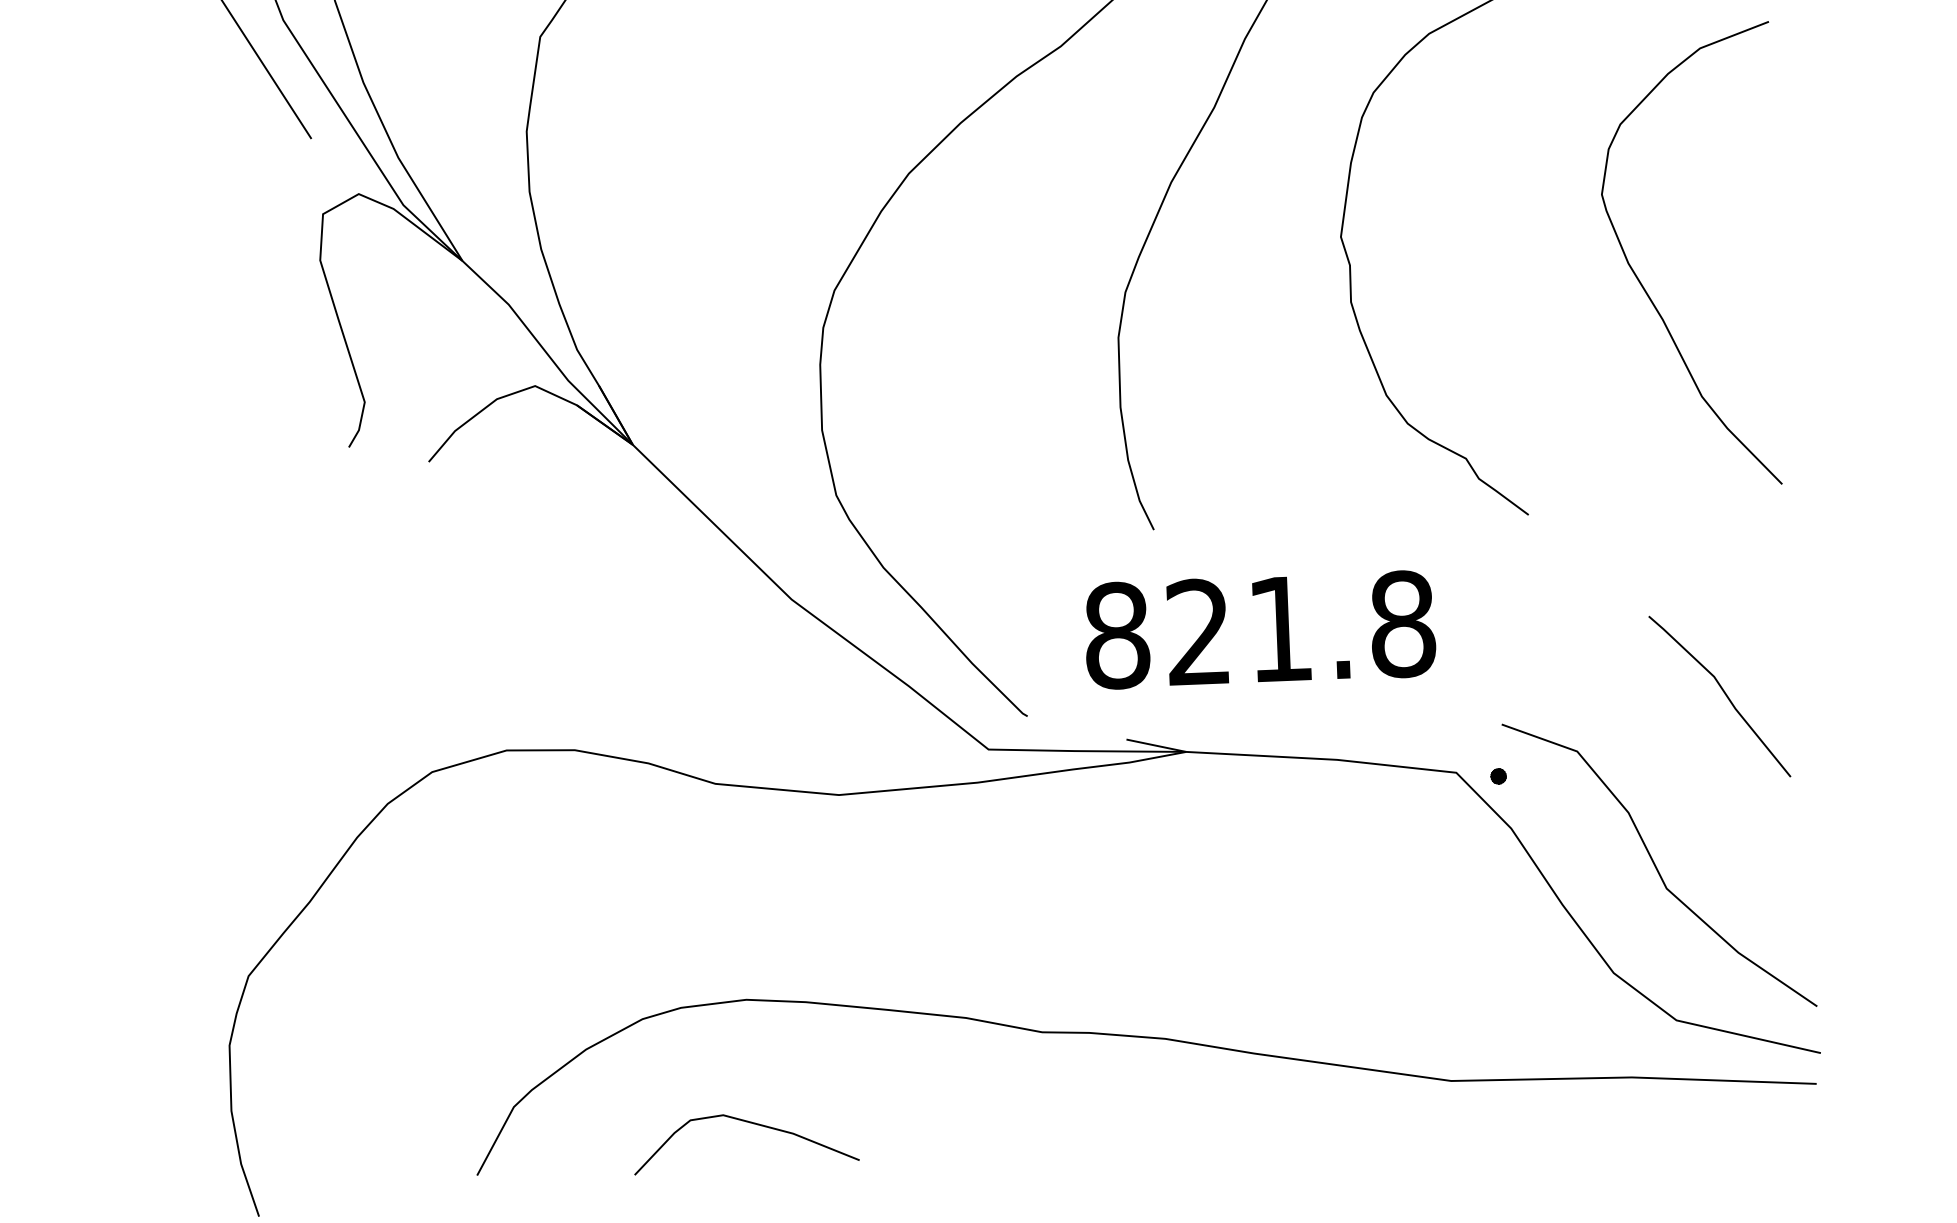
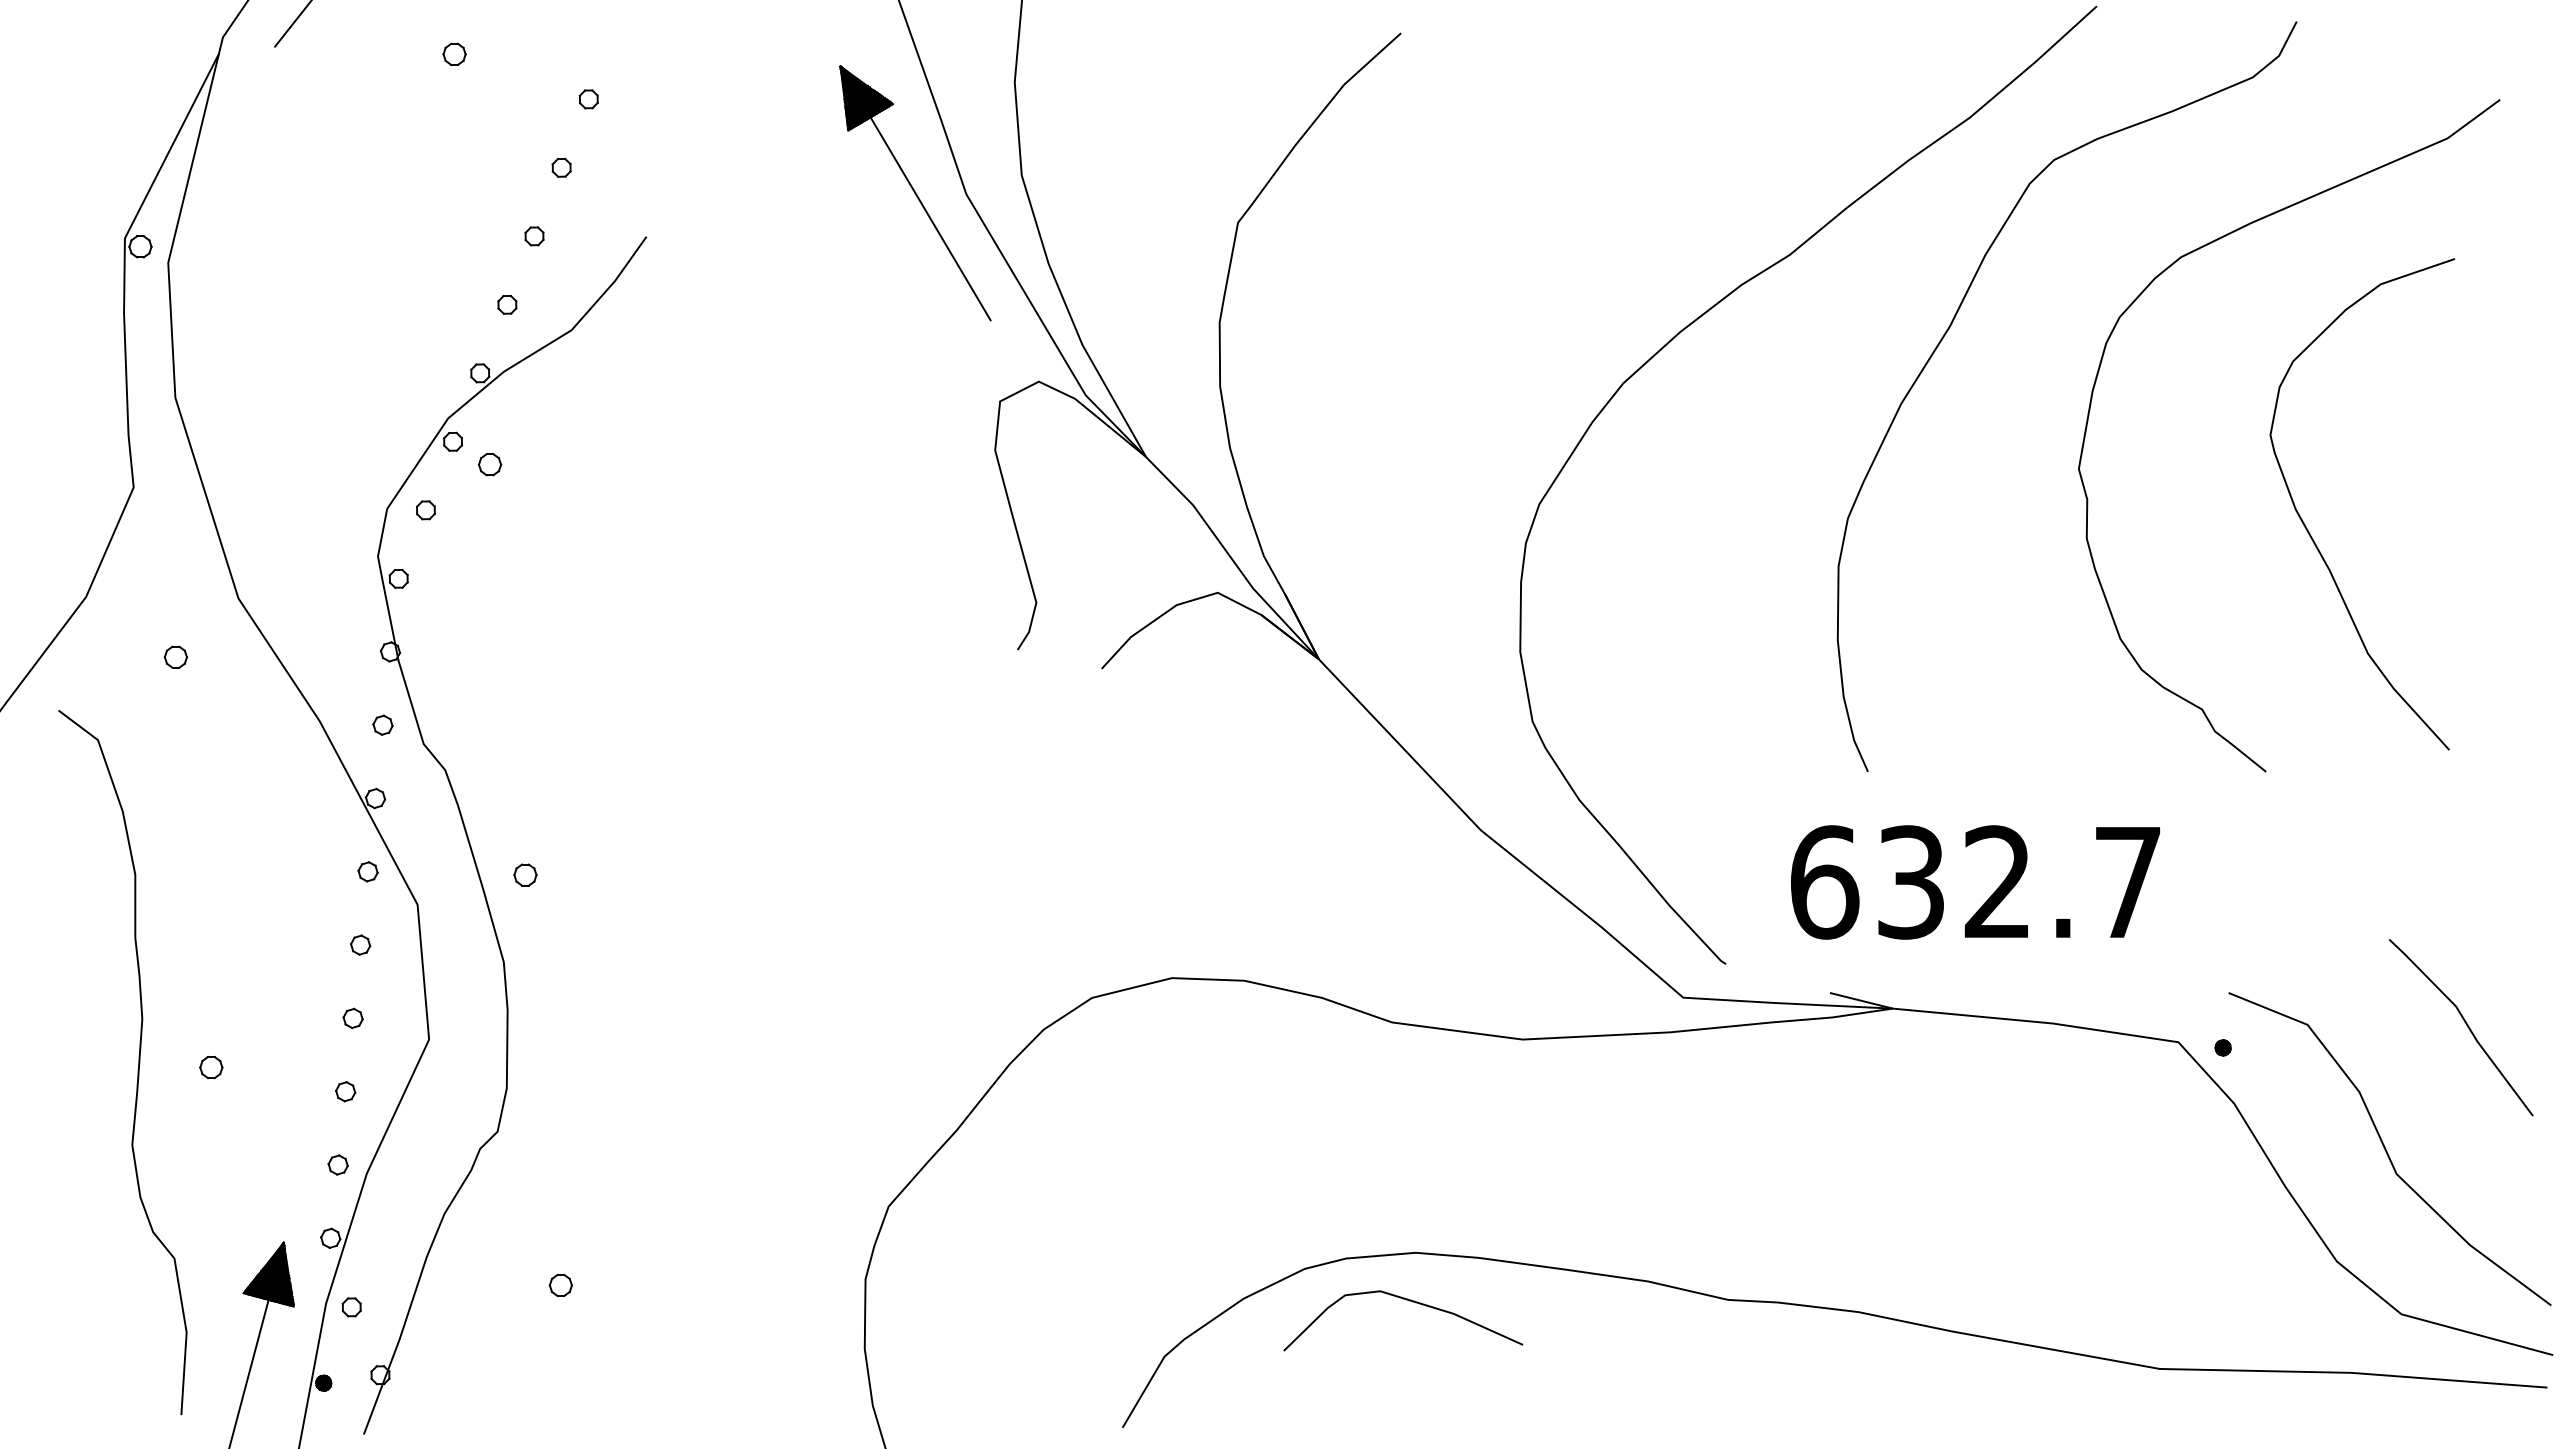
curve: (1642, 283) -> (2309, 531), moved
text: (1260, 630) -> (1976, 882), 821.8 -> 632.7
line: (1723, 693) -> (2465, 1024), moved
curve: (751, 1123) -> (1409, 1301), moved

